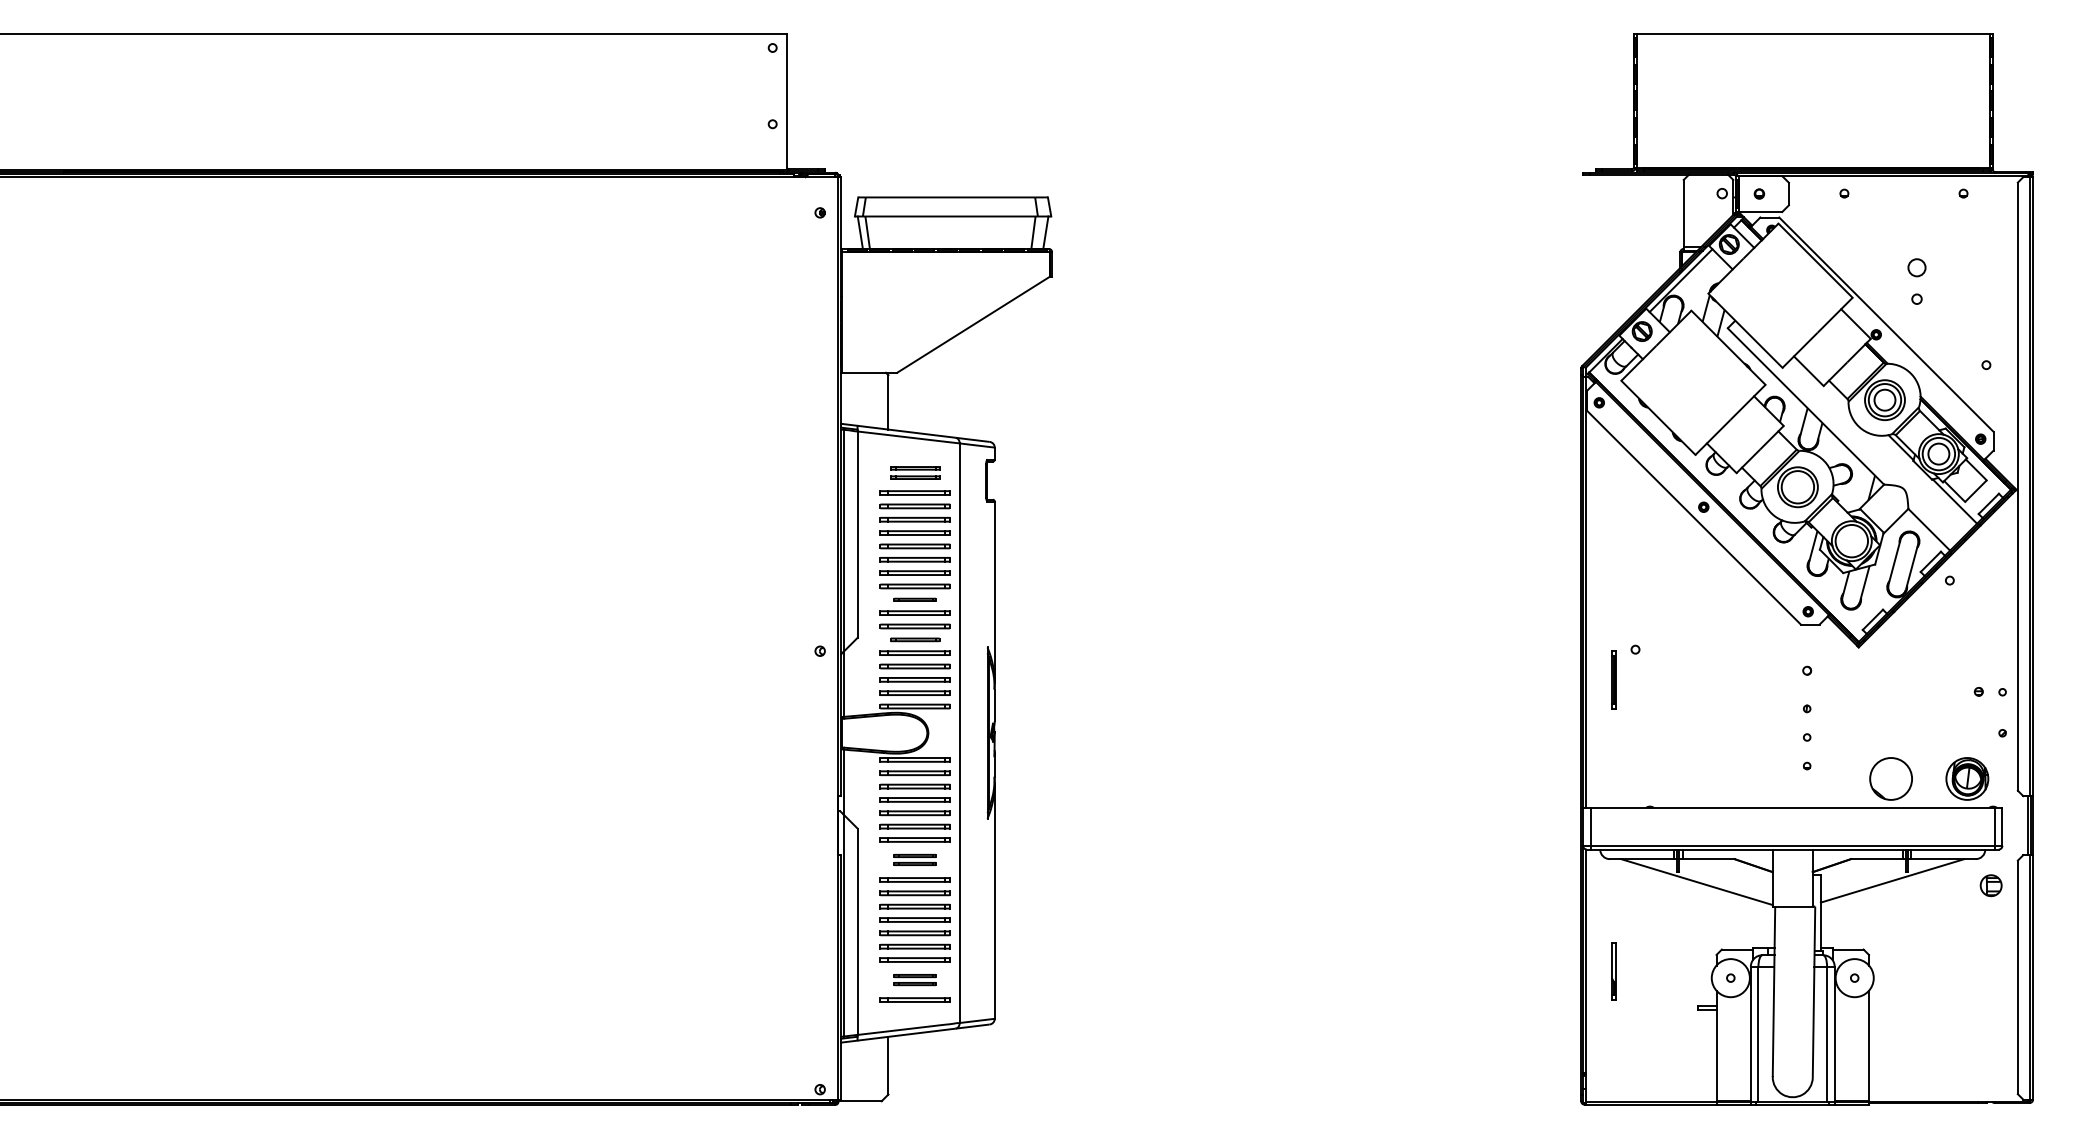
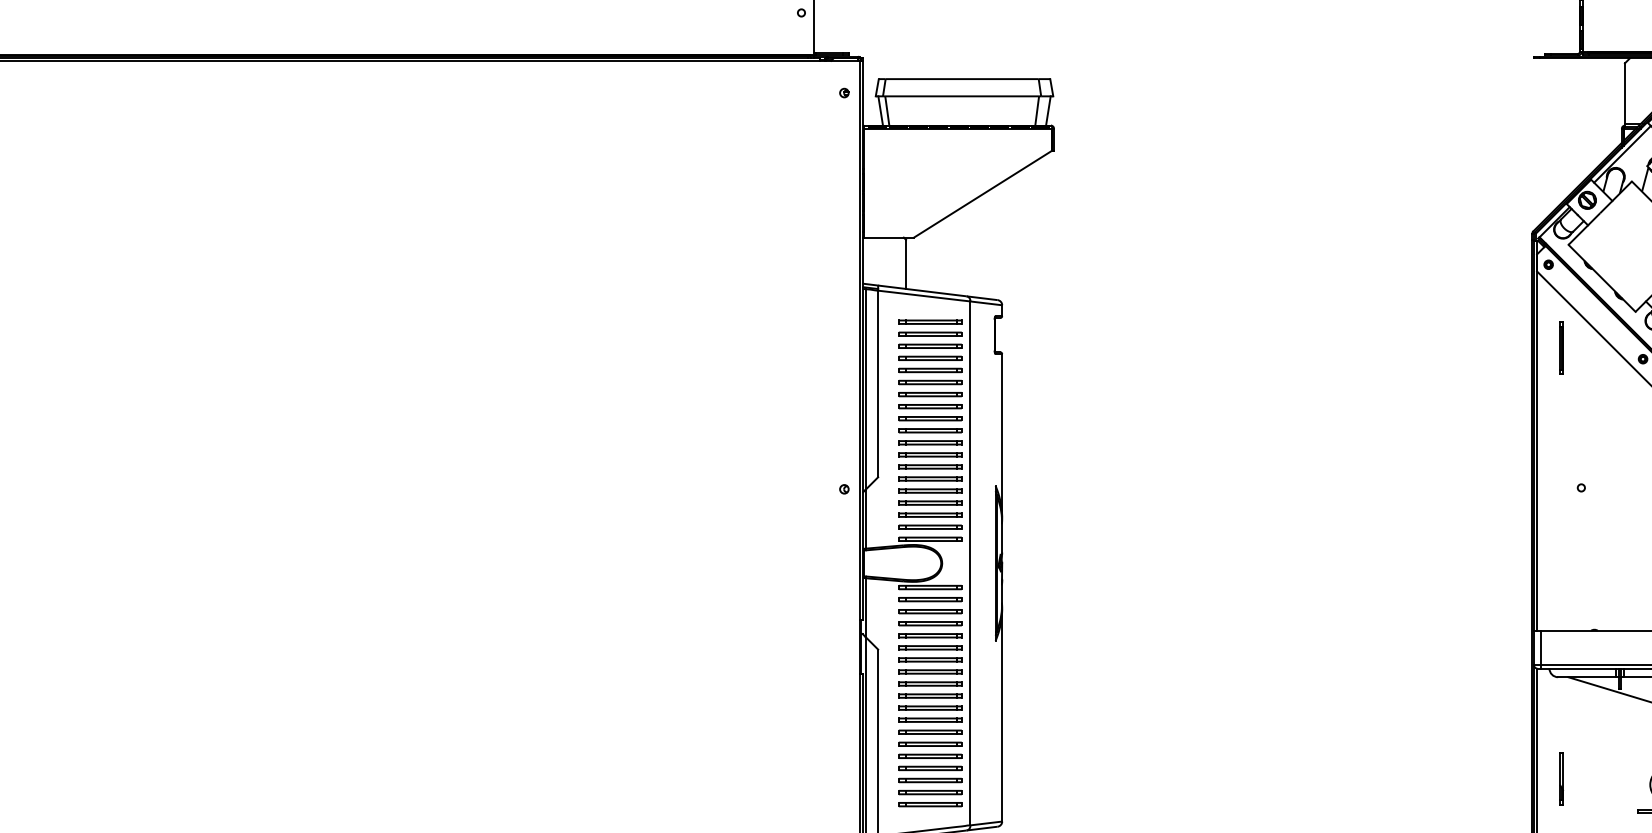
part: (914, 472) -> (929, 327), size x1.43
part: (914, 599) -> (929, 442), size x1.67
part: (914, 639) -> (929, 478), size x1.43
part: (1613, 679) -> (1561, 347), moved
part: (914, 859) -> (929, 677), size x1.67
part: (914, 979) -> (929, 786), size x1.67

